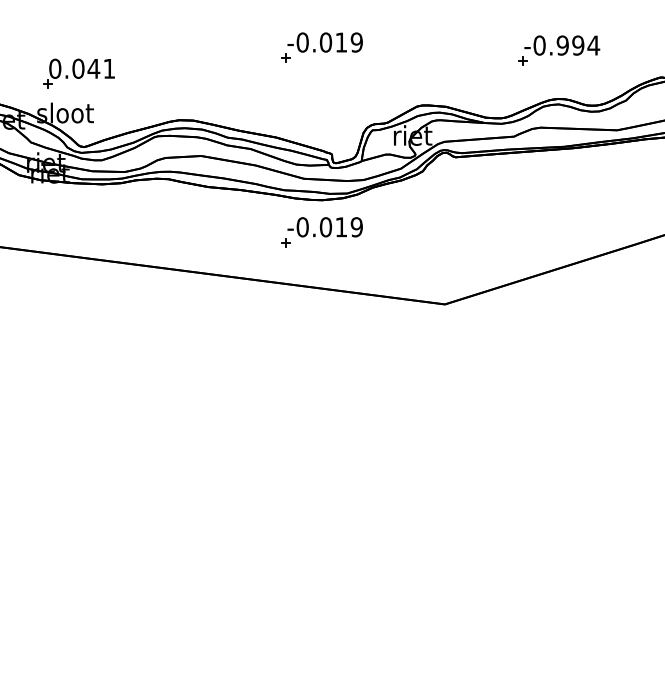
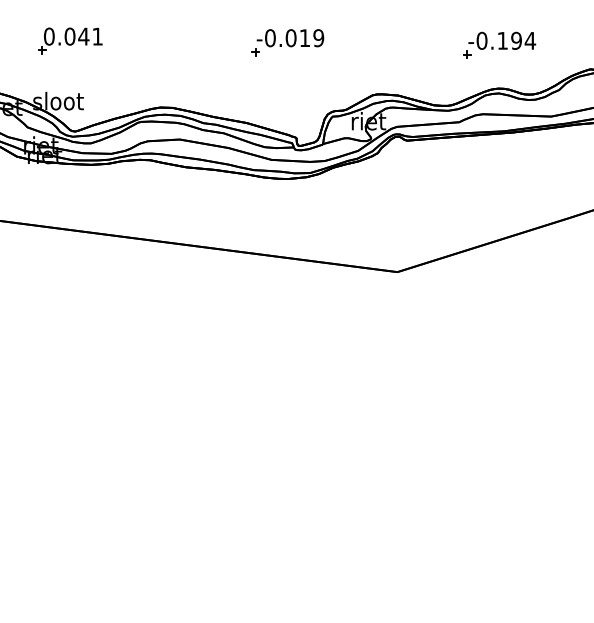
text: (562, 45) -> (502, 40), -0.994 -> -0.194
part: (78, 73) -> (70, 40), moved
part: (321, 232) -> (287, 207), removed

